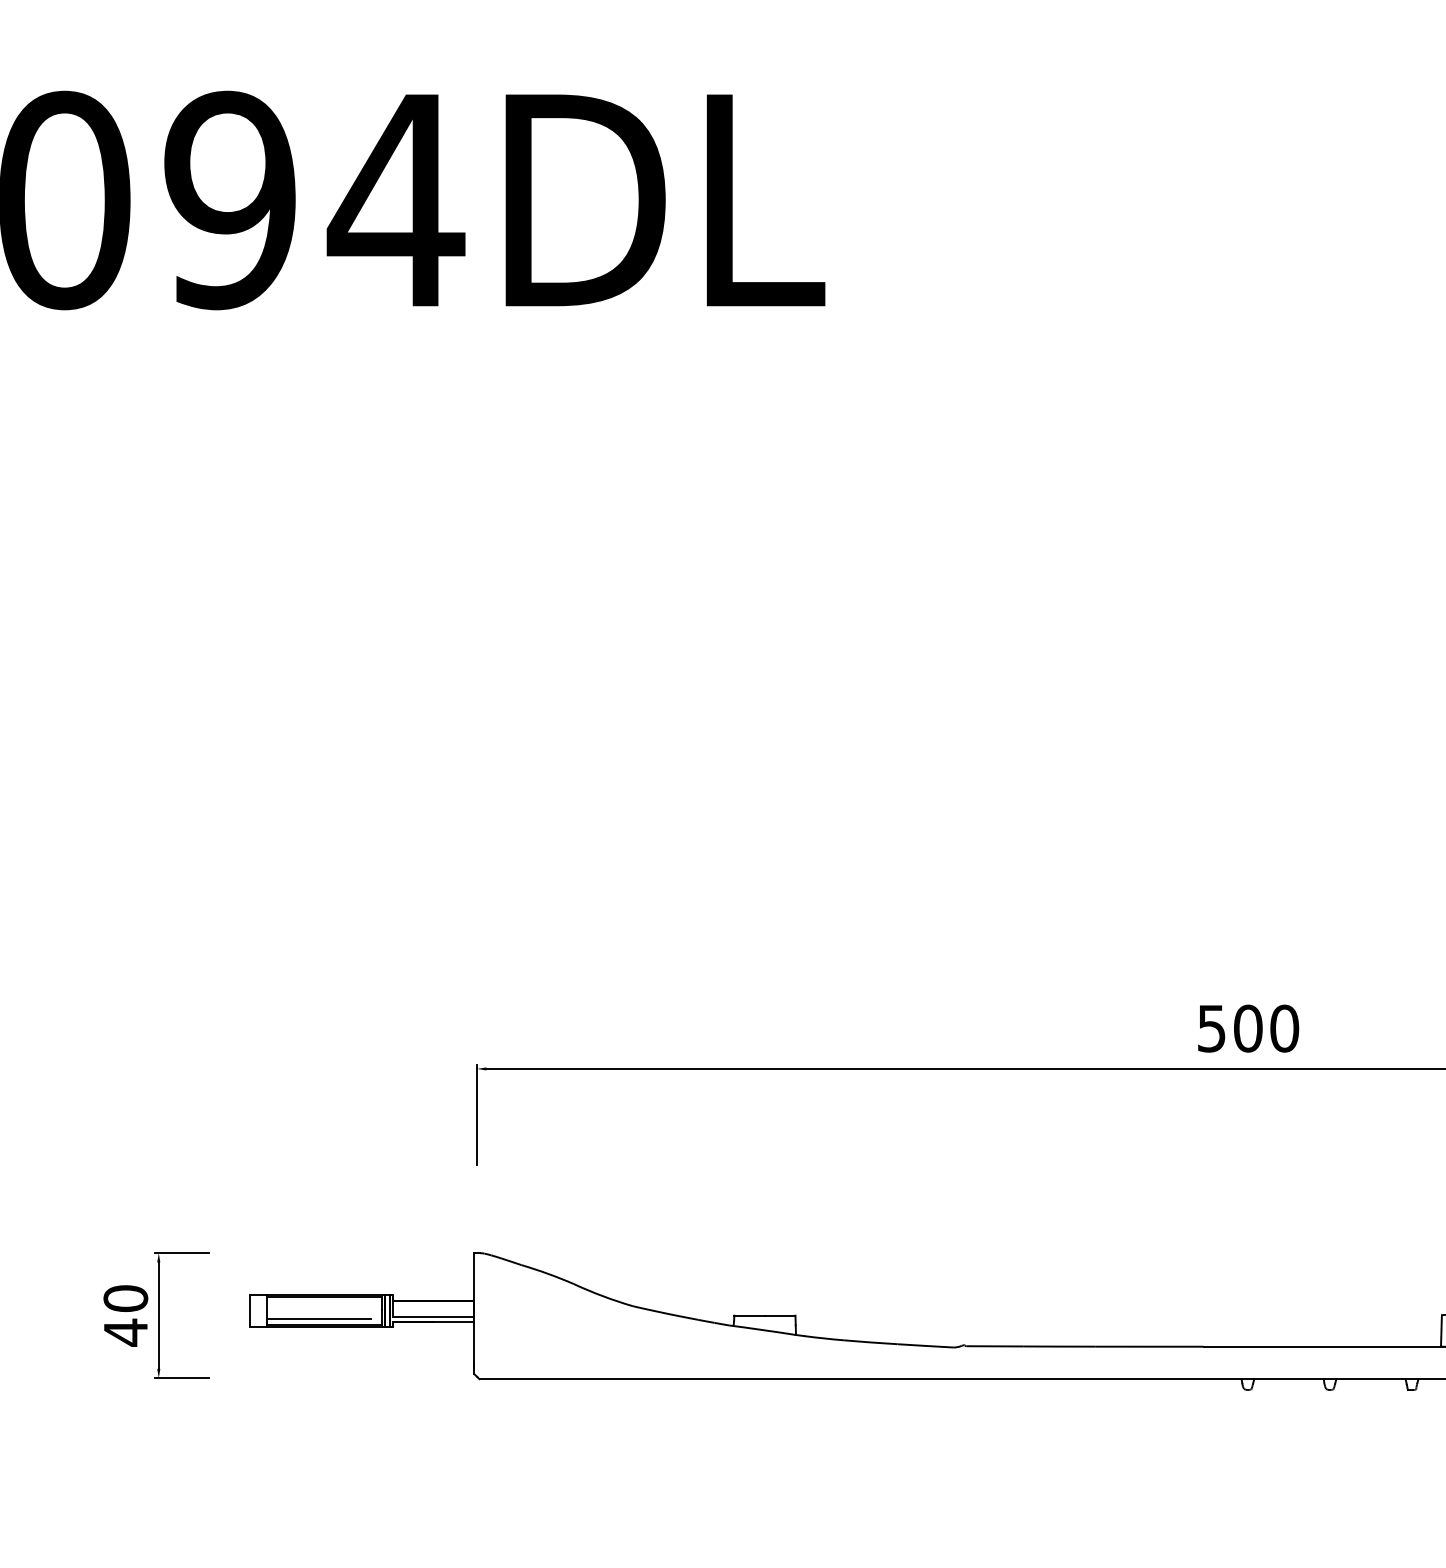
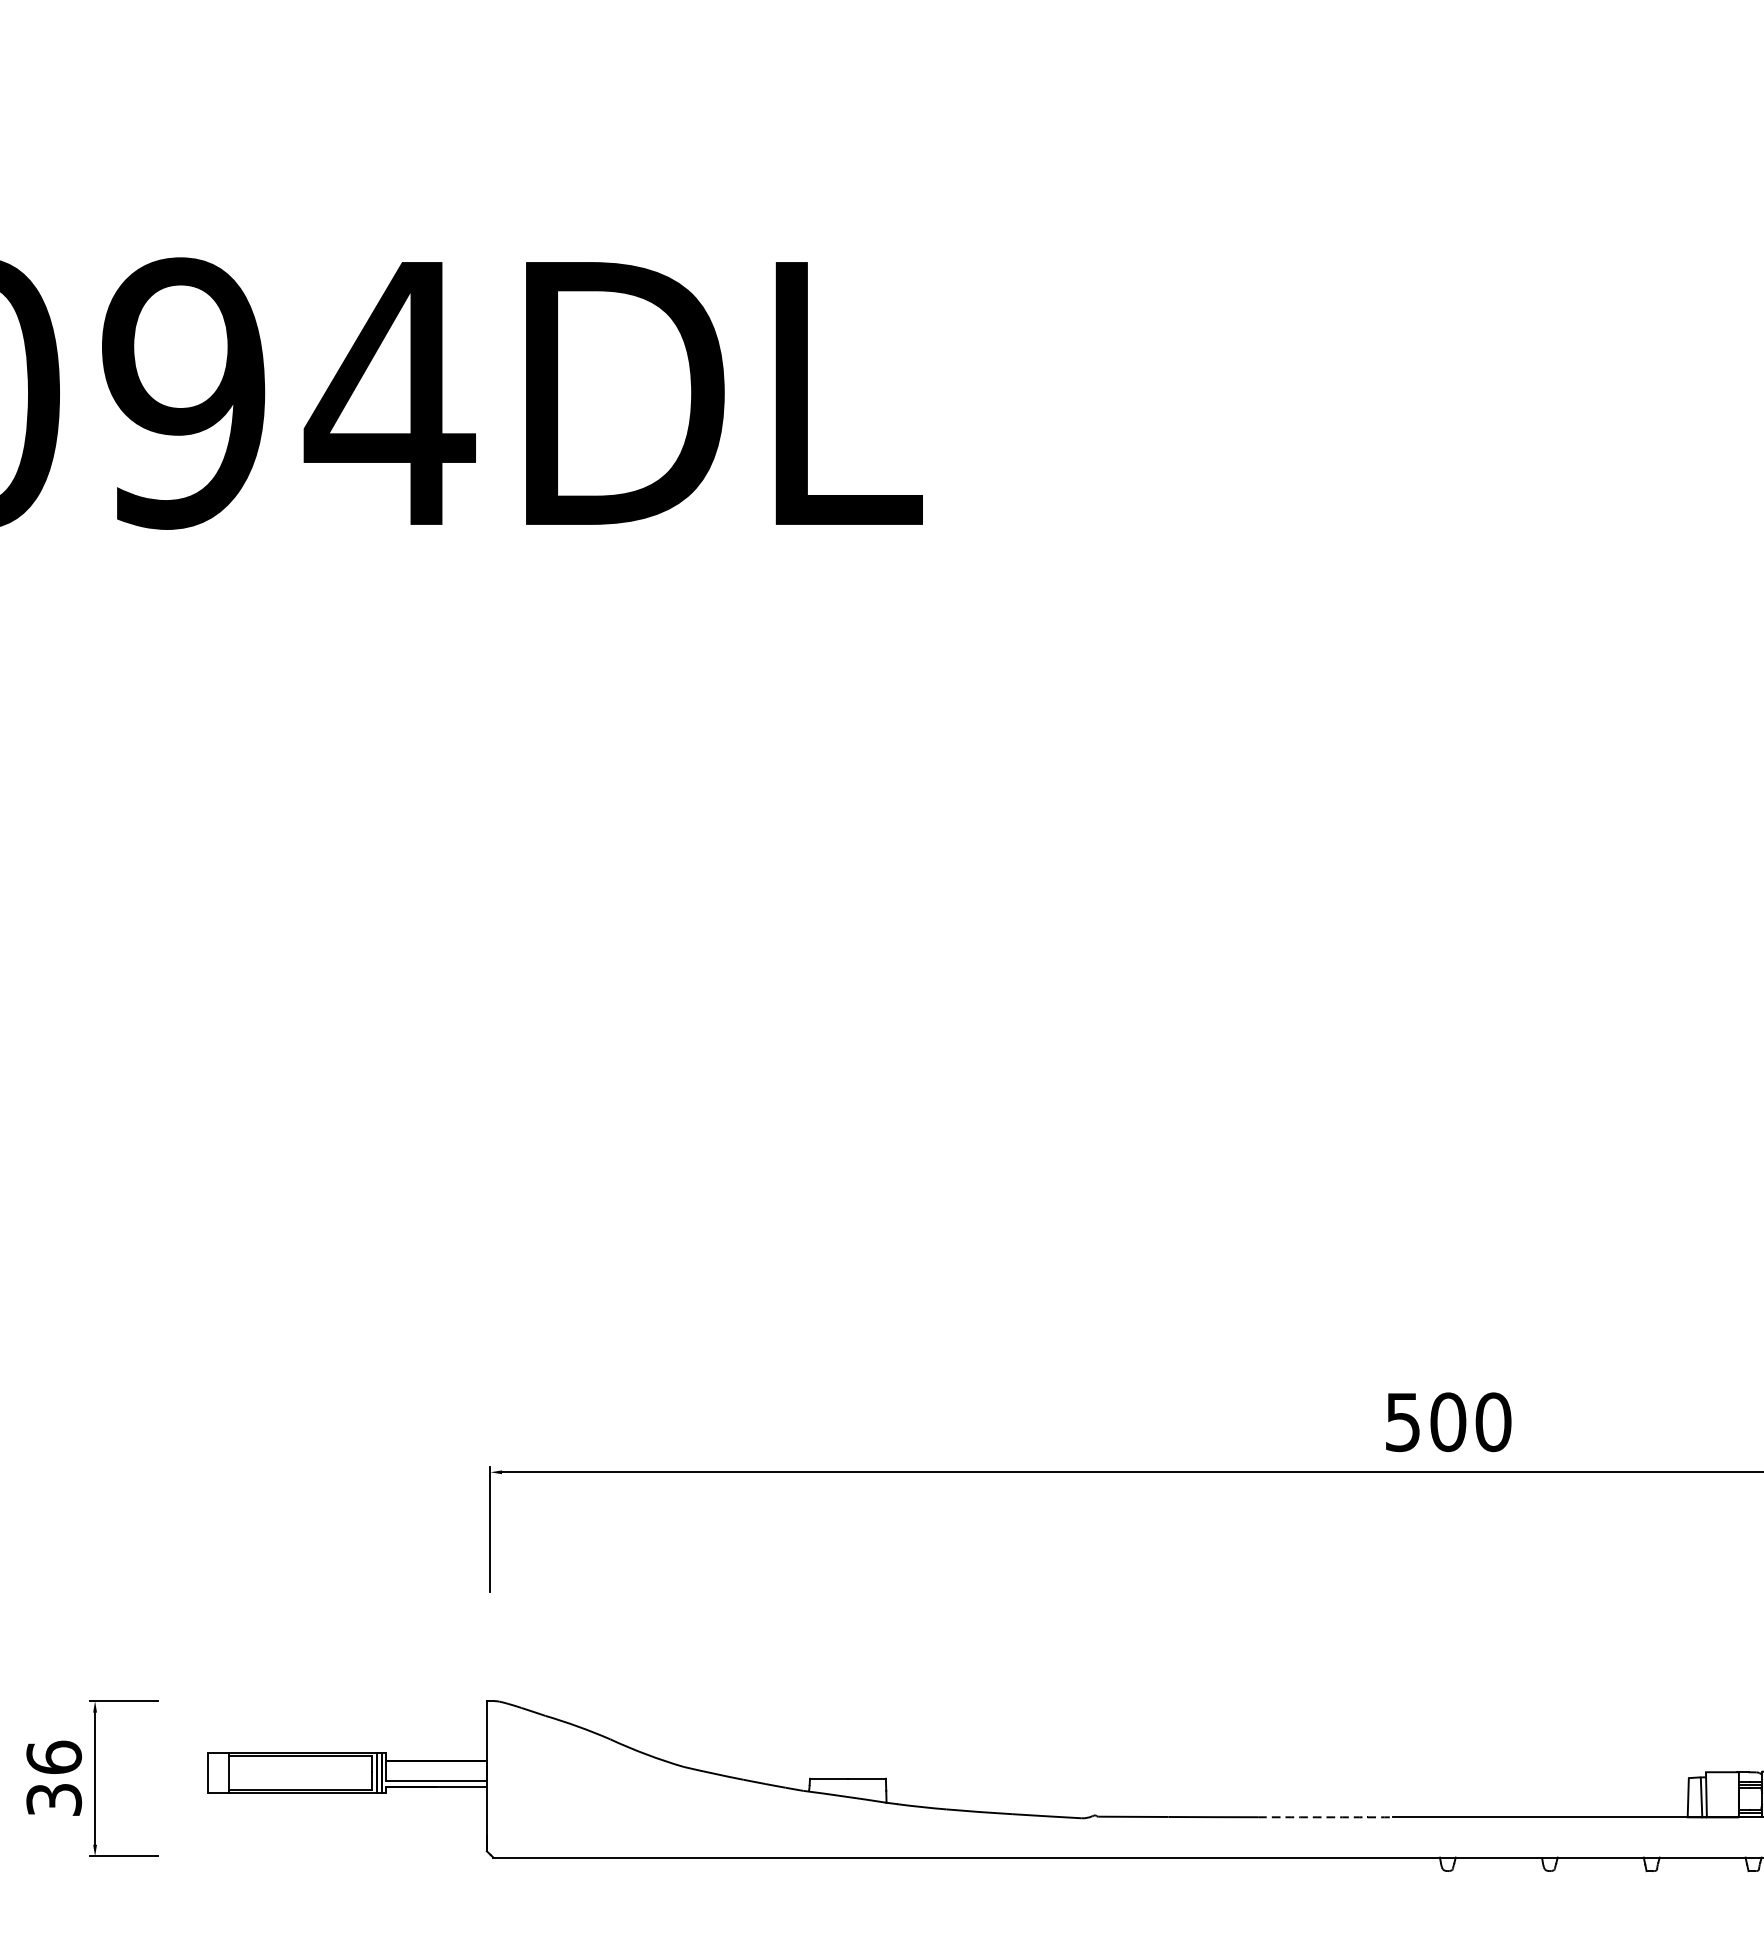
text: (125, 1315) -> (53, 1778), 40 -> 36
line: (318, 1318) -> (293, 1782), removed
arc: (1149, 1346) -> (1325, 1817), solid -> dashed

